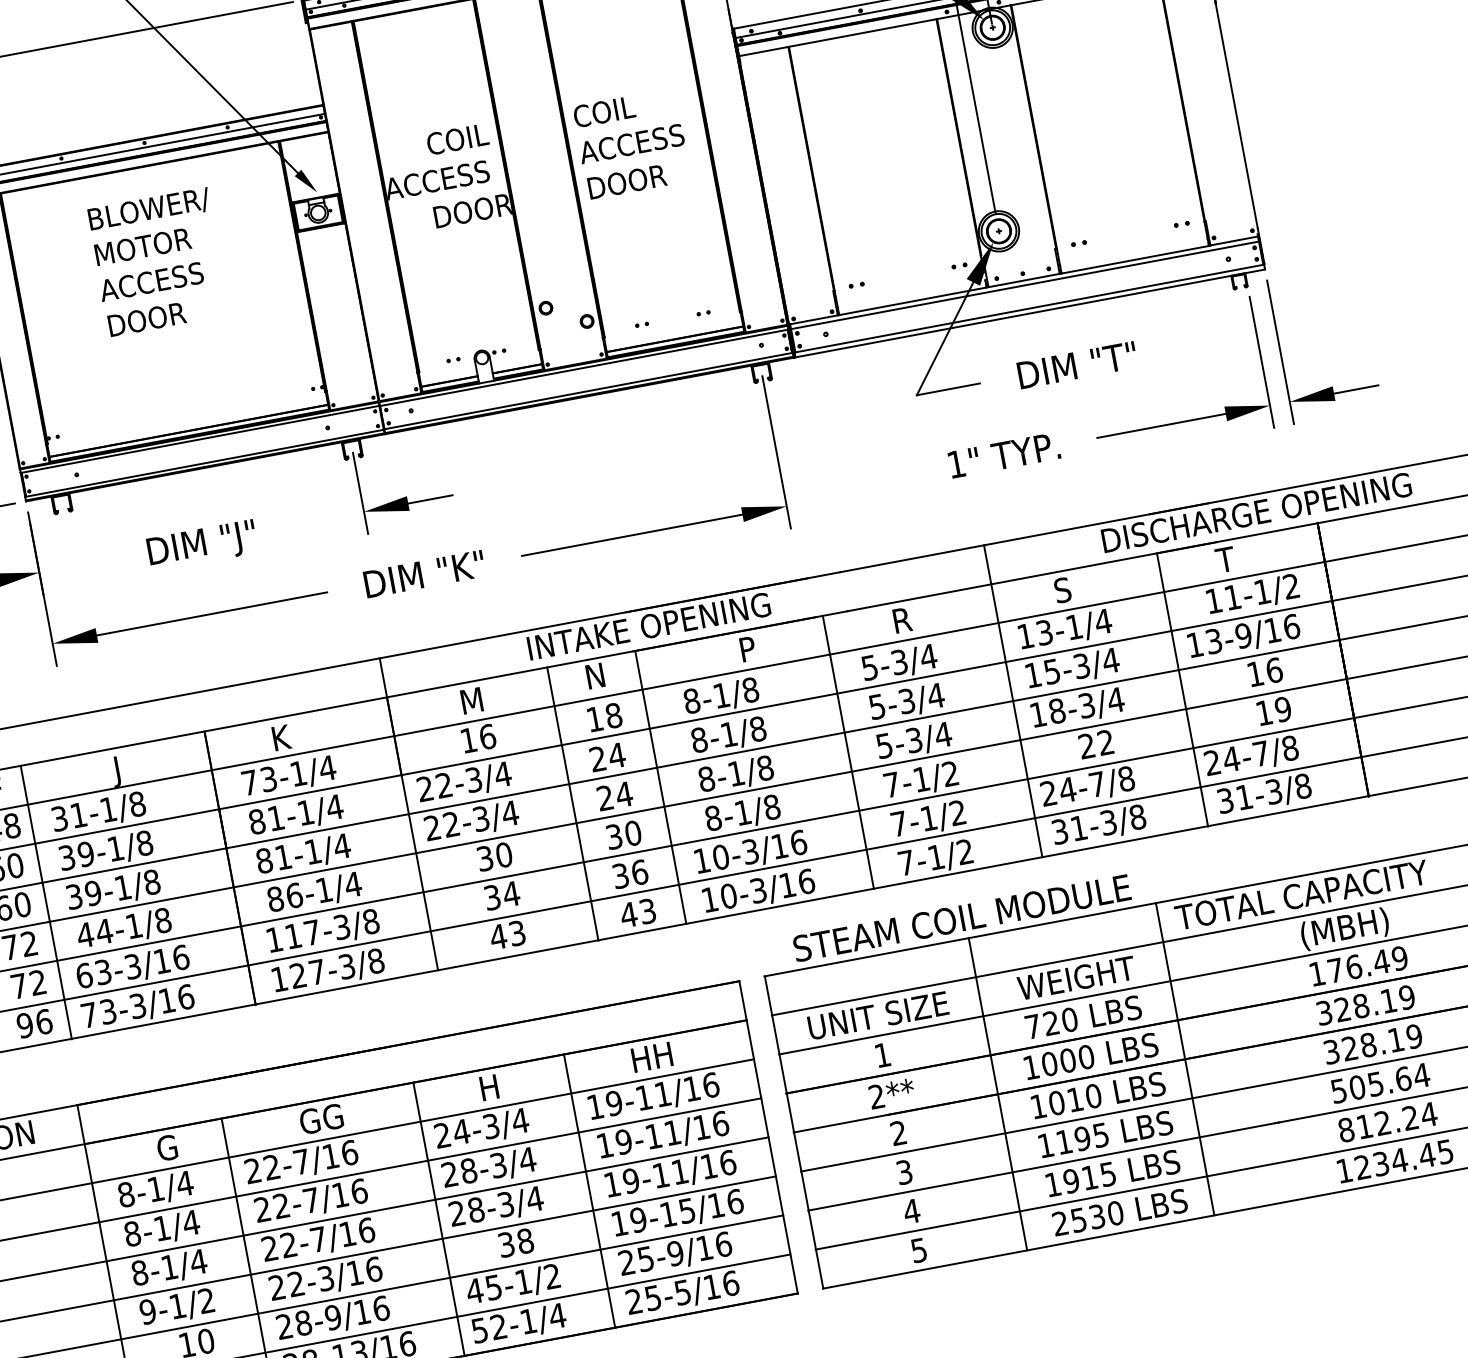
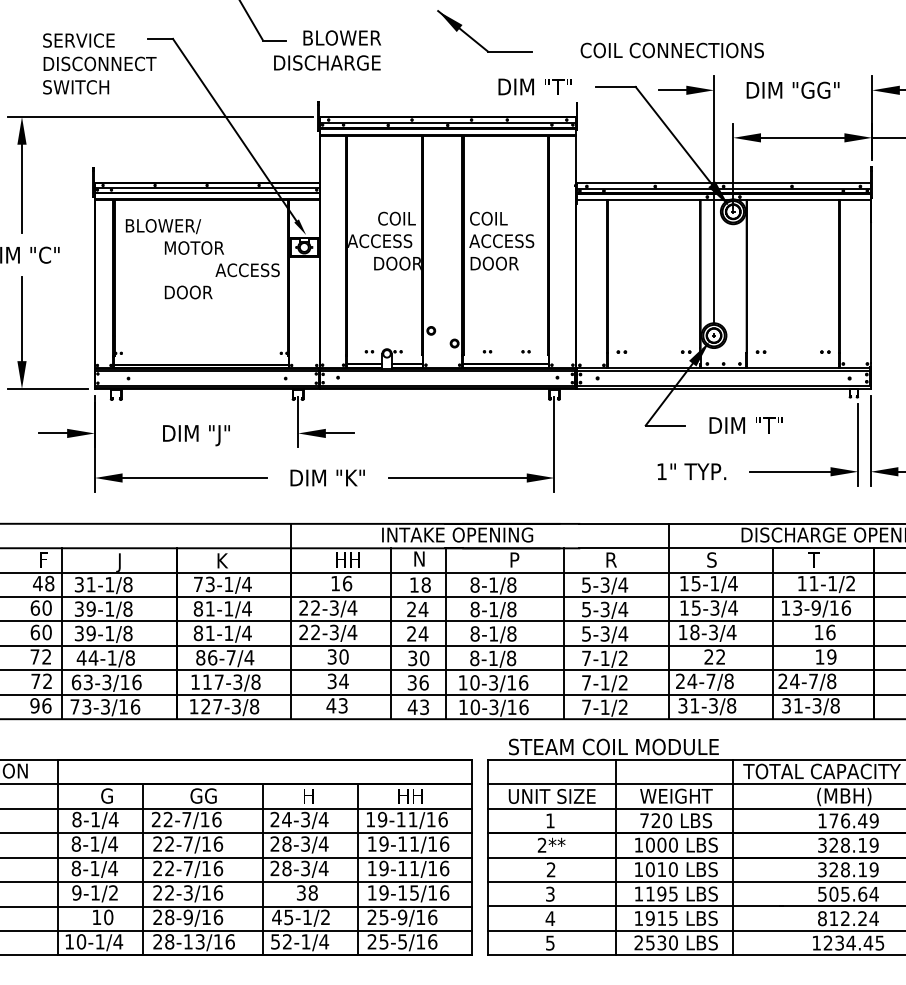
text: (149, 209) -> (163, 226), moved
text: (151, 282) -> (247, 270), moved
text: (1044, 630) -> (696, 582), 13-1/4 -> 15-1/4
text: (480, 698) -> (347, 559), M -> HH
text: (322, 889) -> (230, 657), 86-1/4 -> 86-7/4

